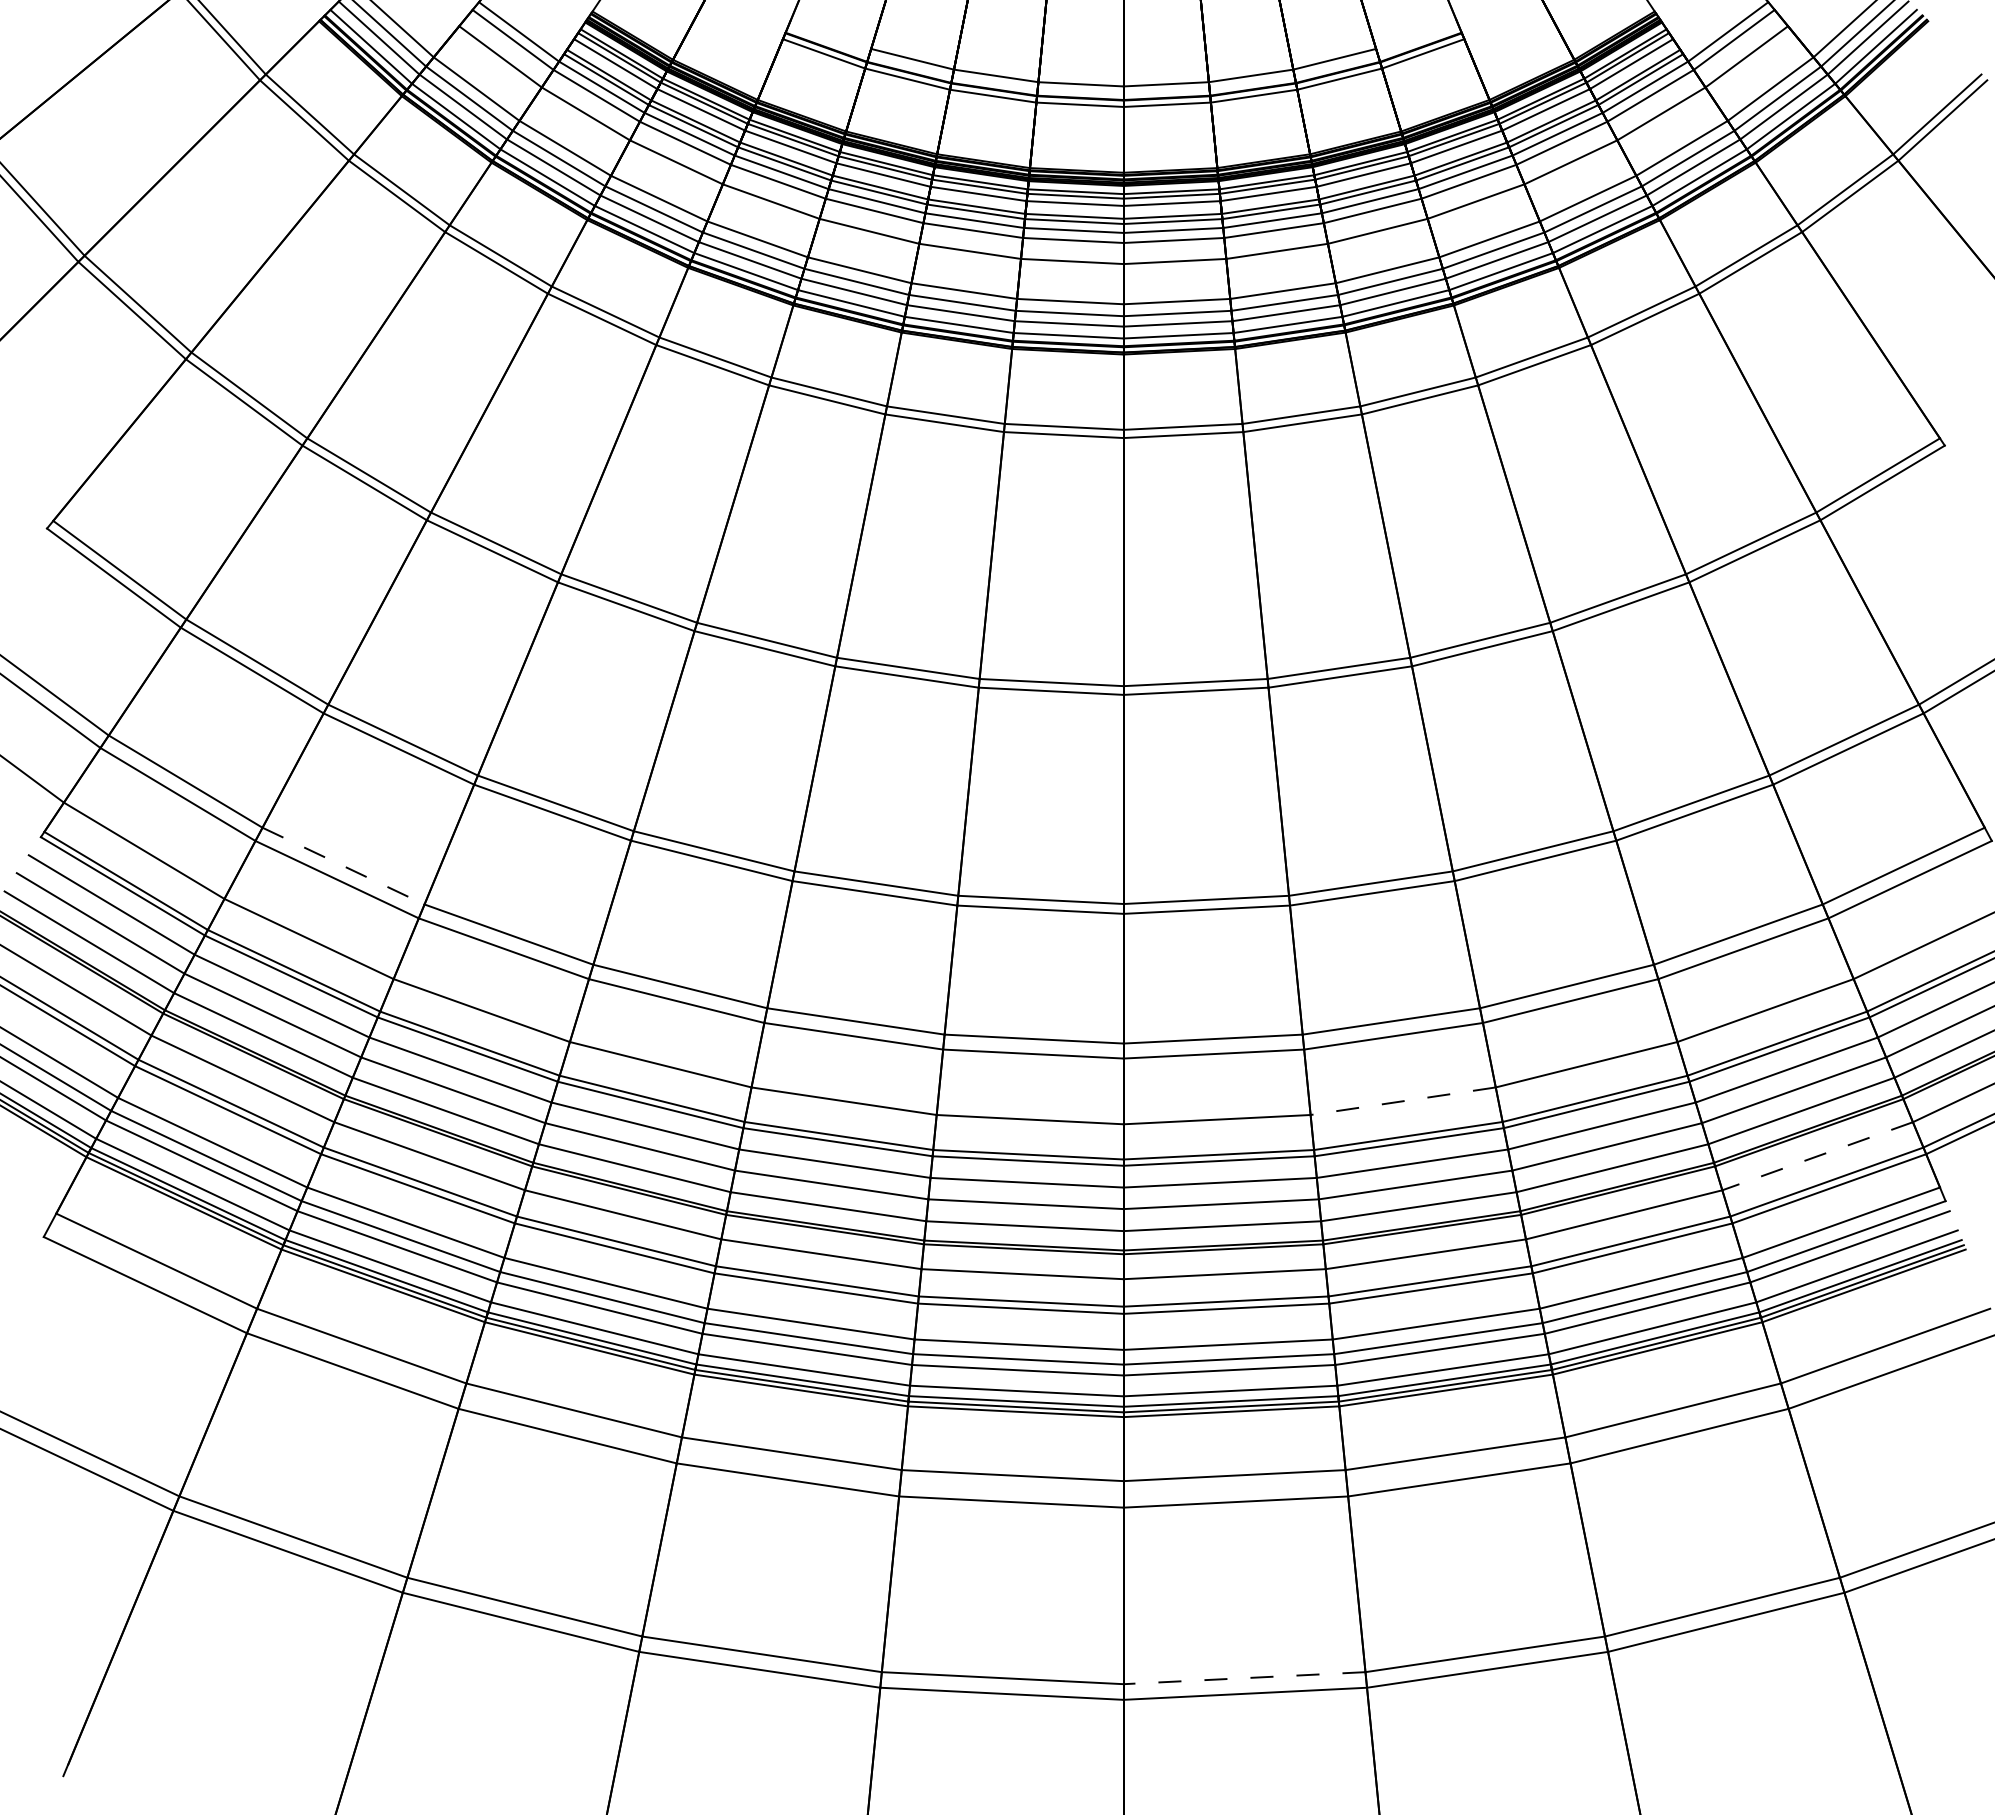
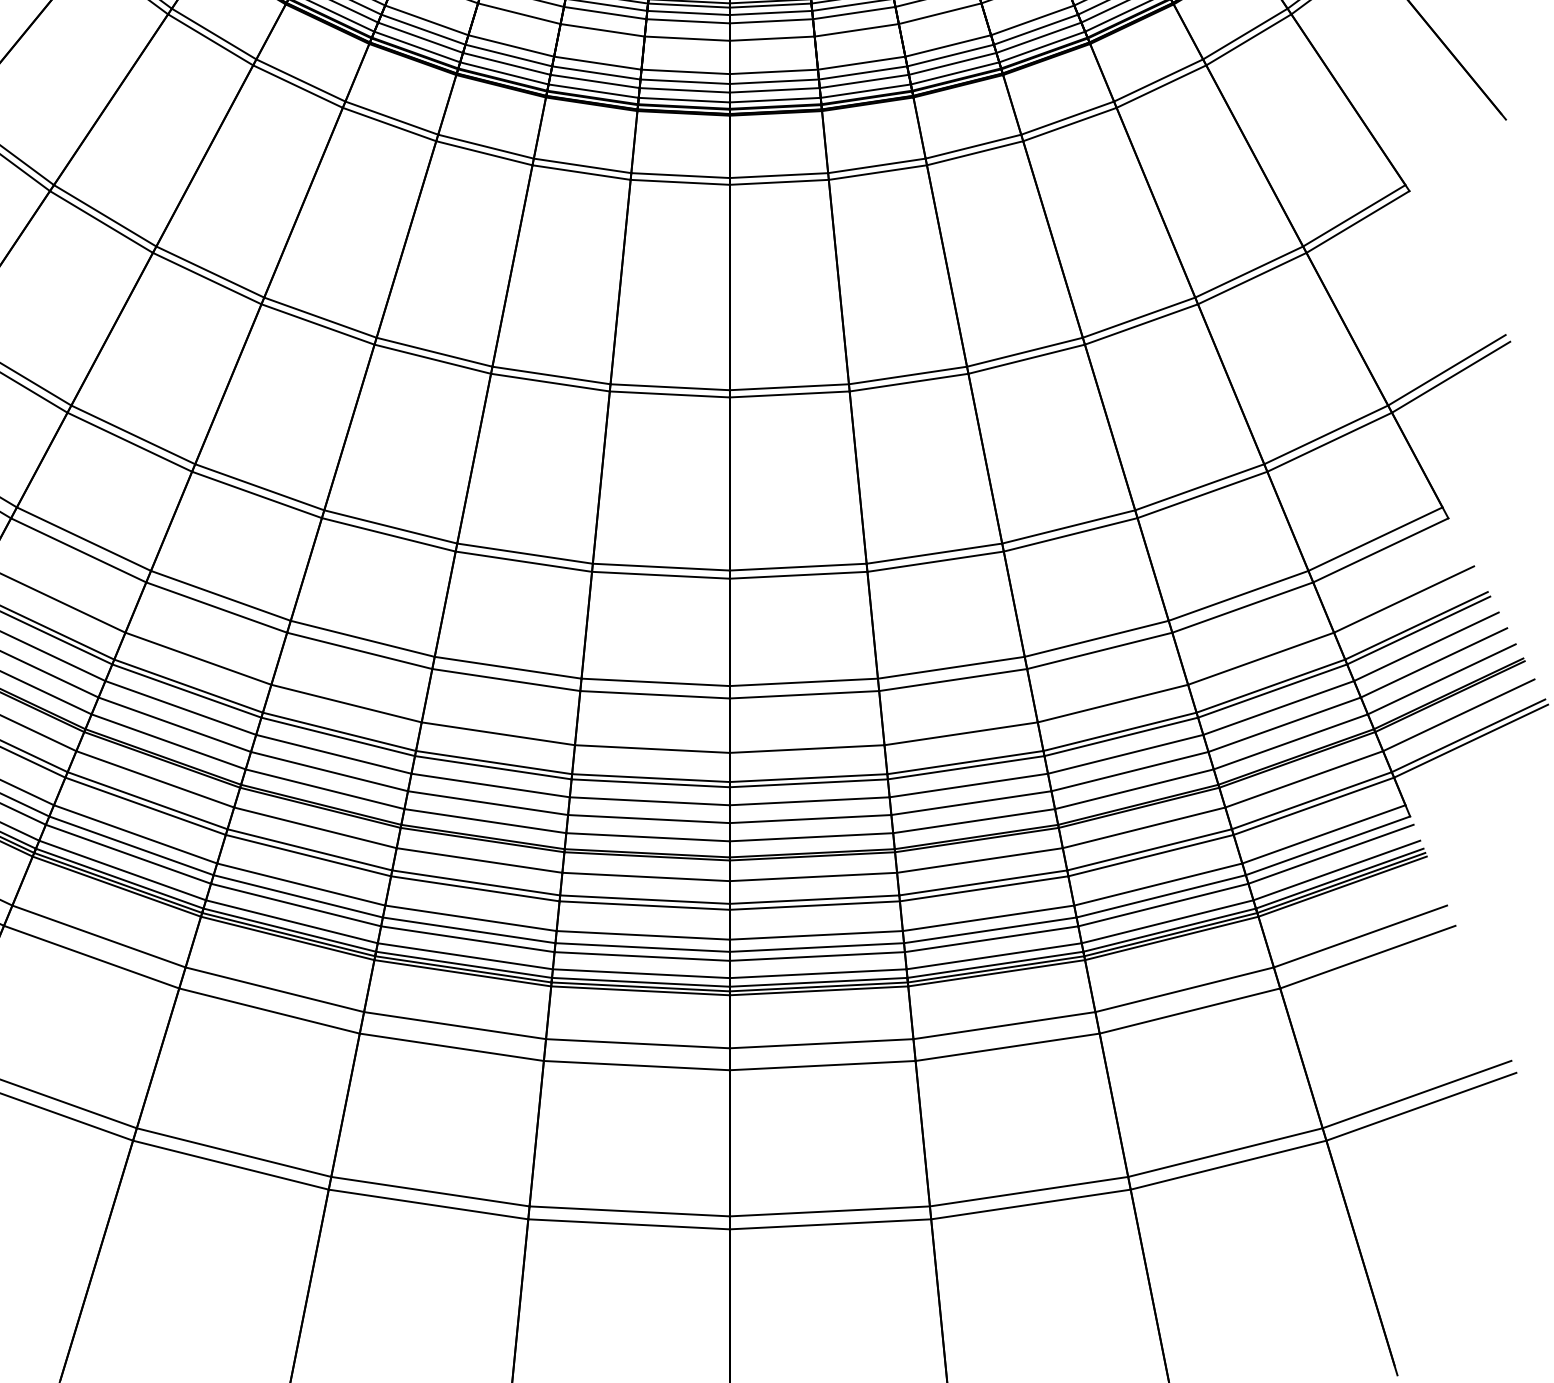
line: (343, 866) -> (83, 539), dashed -> solid
line: (1403, 1101) -> (961, 734), dashed -> solid
line: (1817, 1156) -> (1304, 779), dashed -> solid
line: (1244, 1678) -> (829, 1211), dashed -> solid

